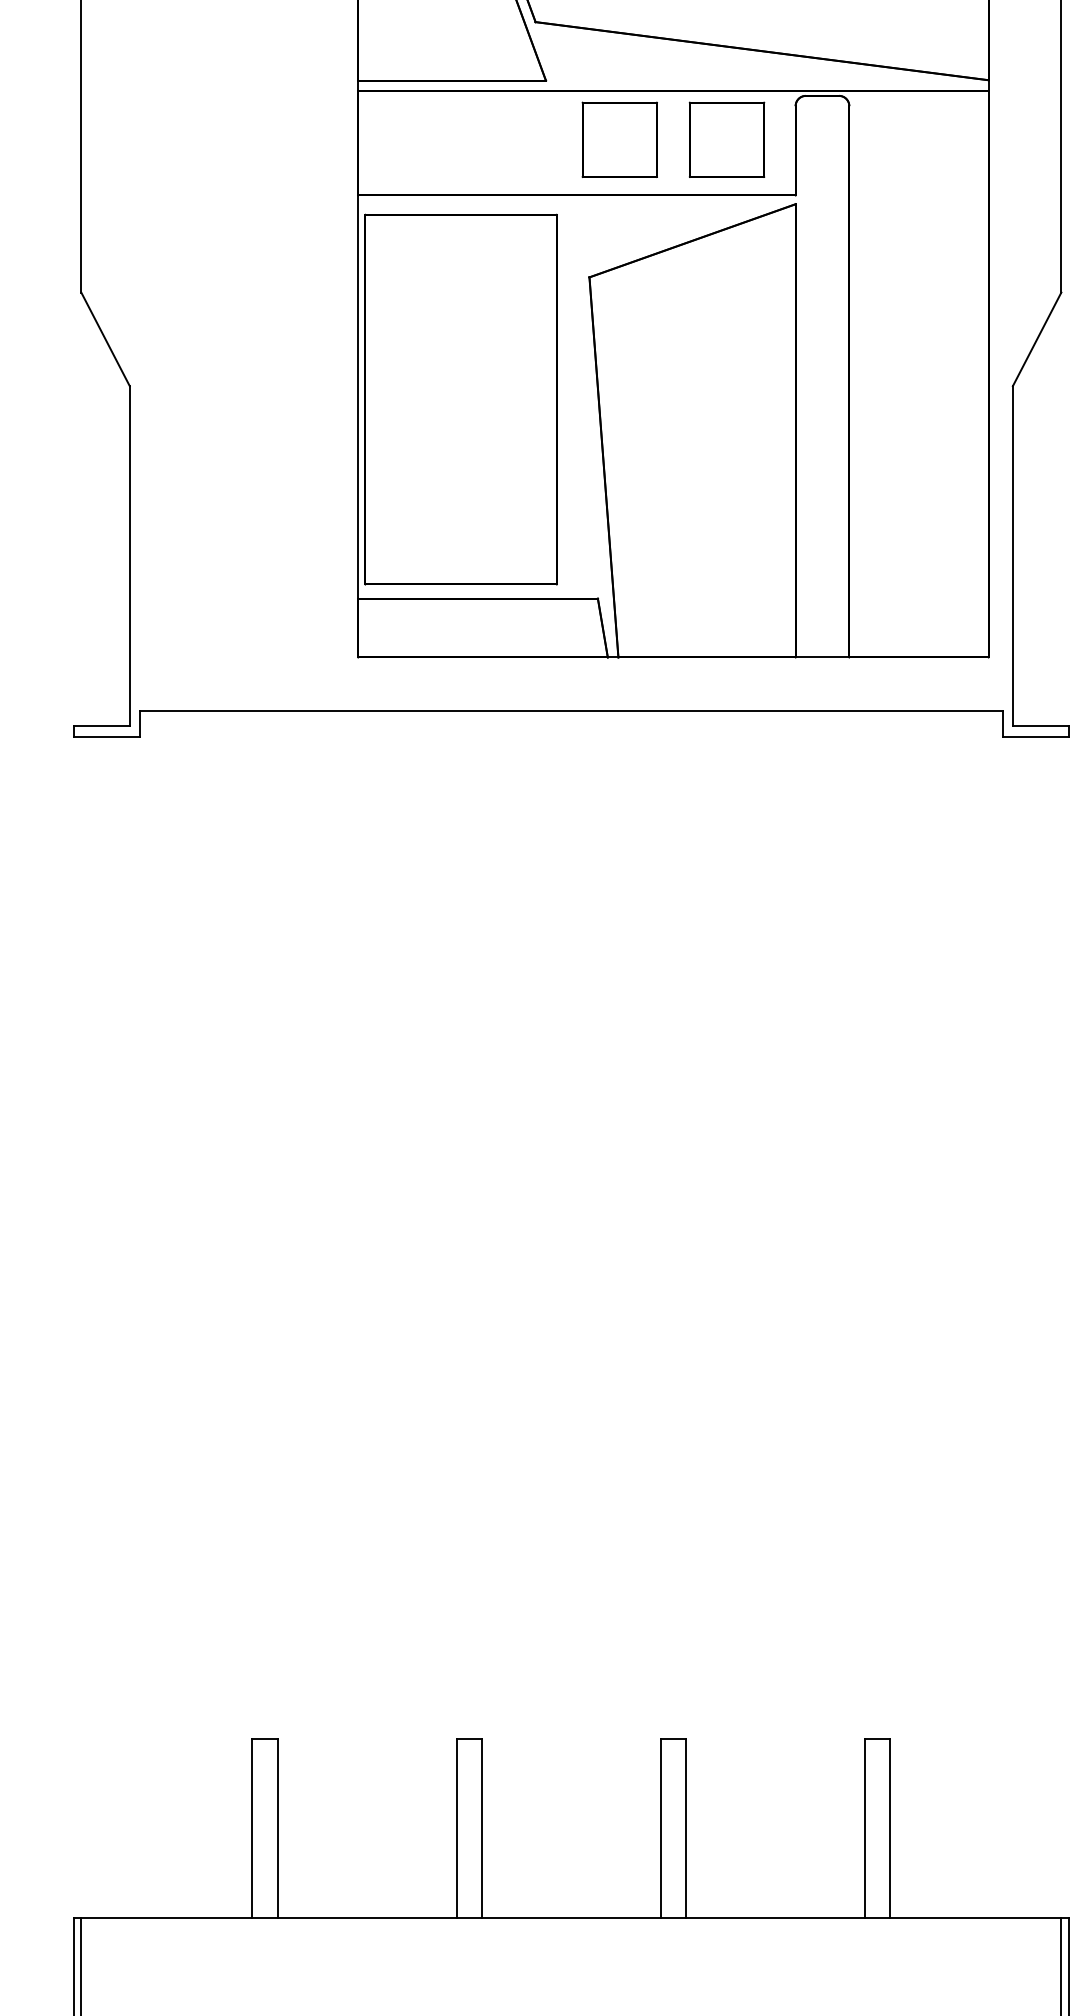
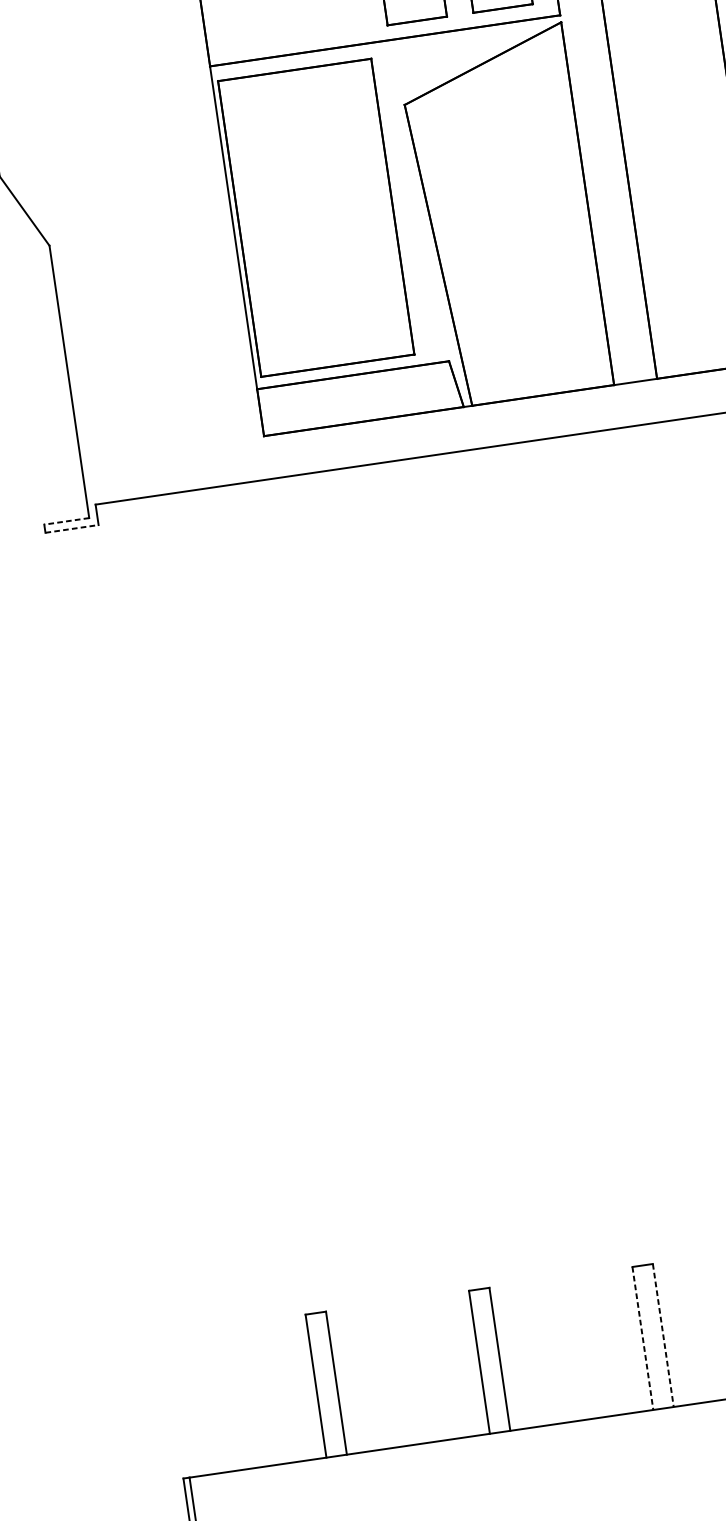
line: (101, 726) -> (66, 521), solid -> dashed
line: (107, 736) -> (72, 528), solid -> dashed
line: (660, 1829) -> (642, 1339), solid -> dashed
line: (686, 1829) -> (663, 1336), solid -> dashed

